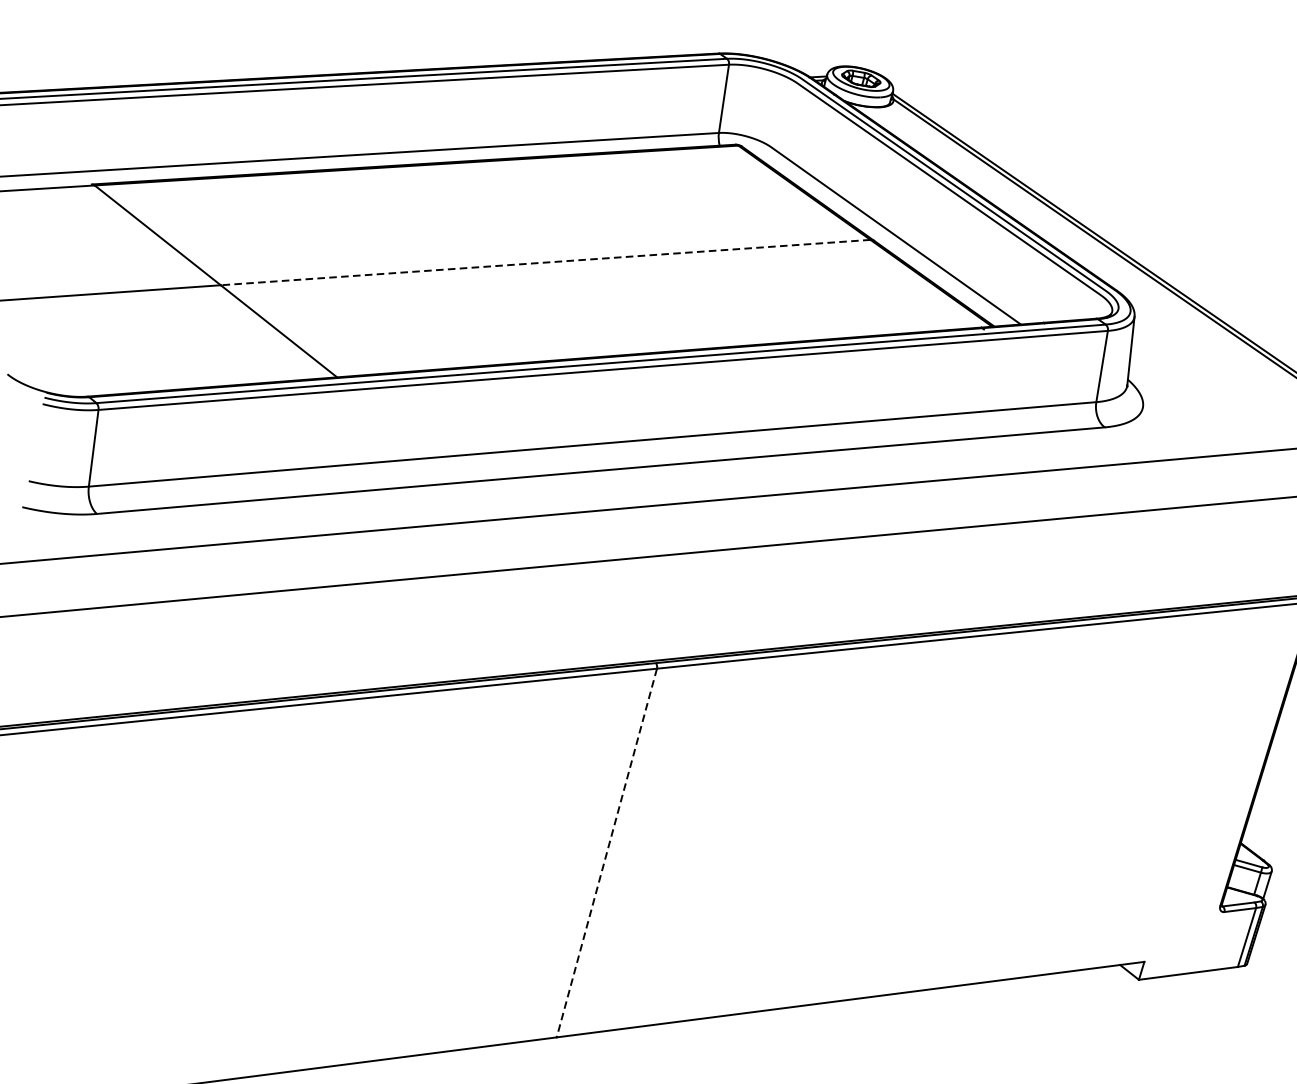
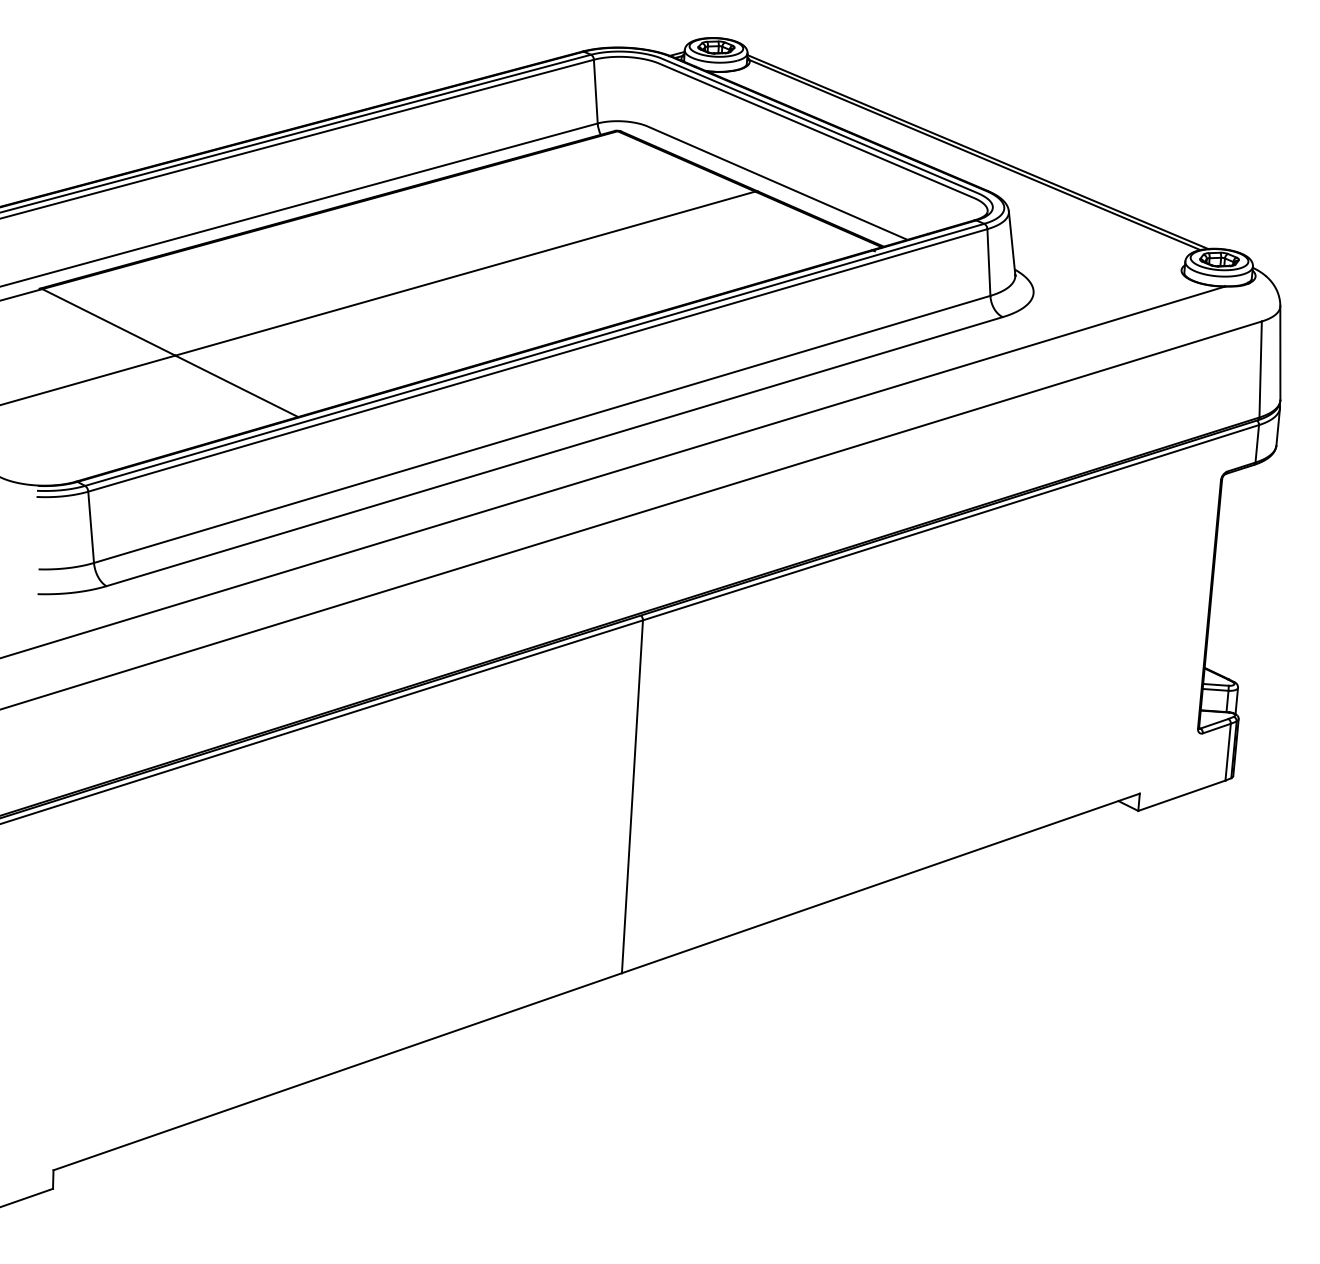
line: (544, 262) -> (464, 273), dashed -> solid
line: (606, 852) -> (632, 796), dashed -> solid

